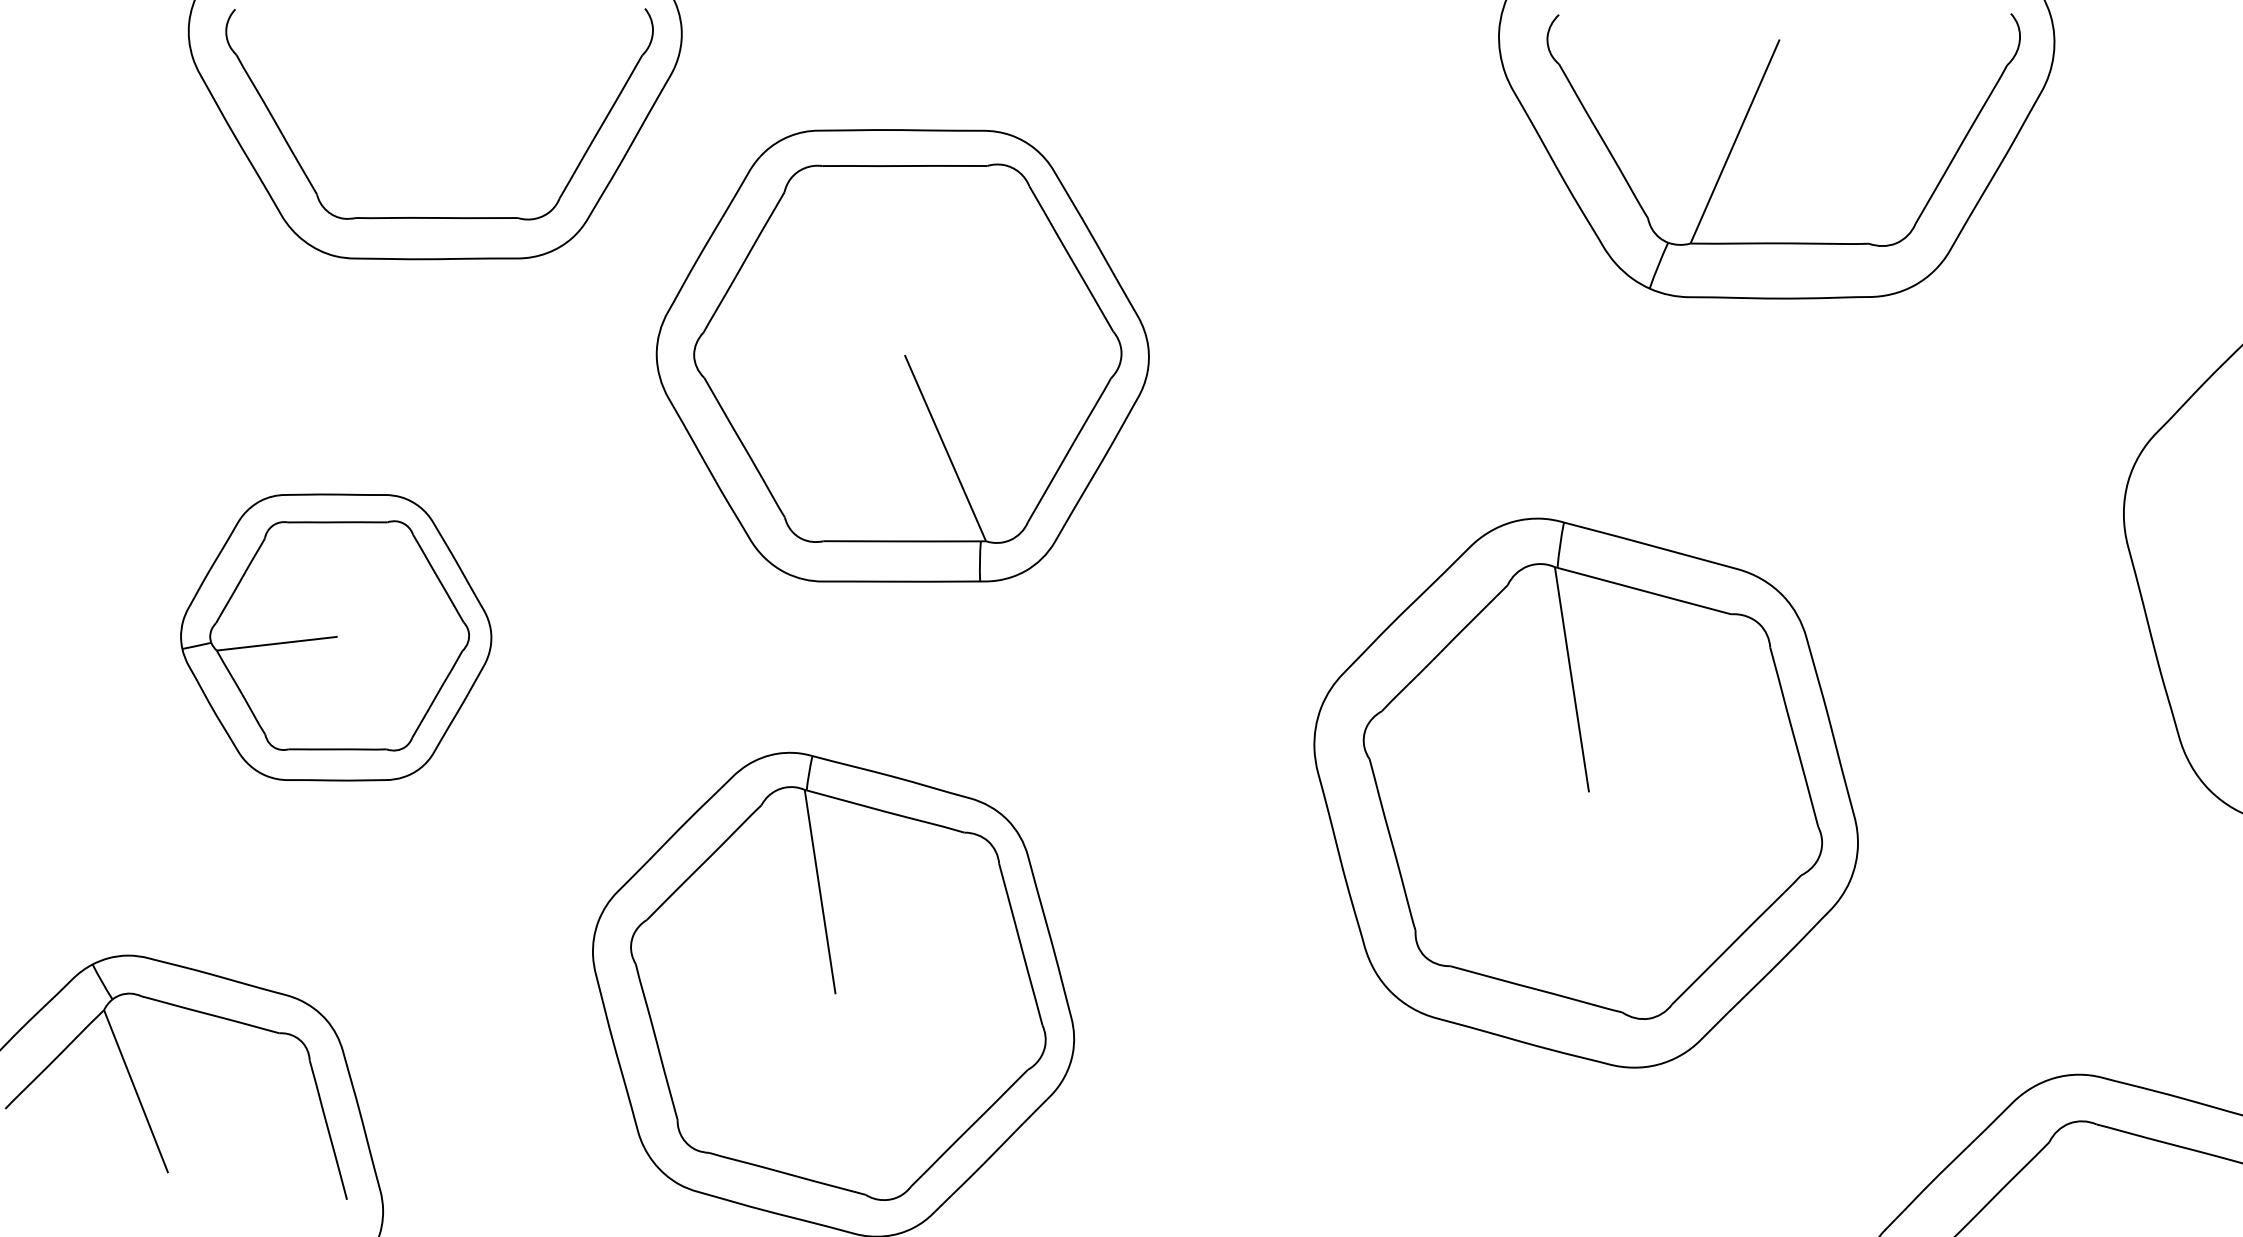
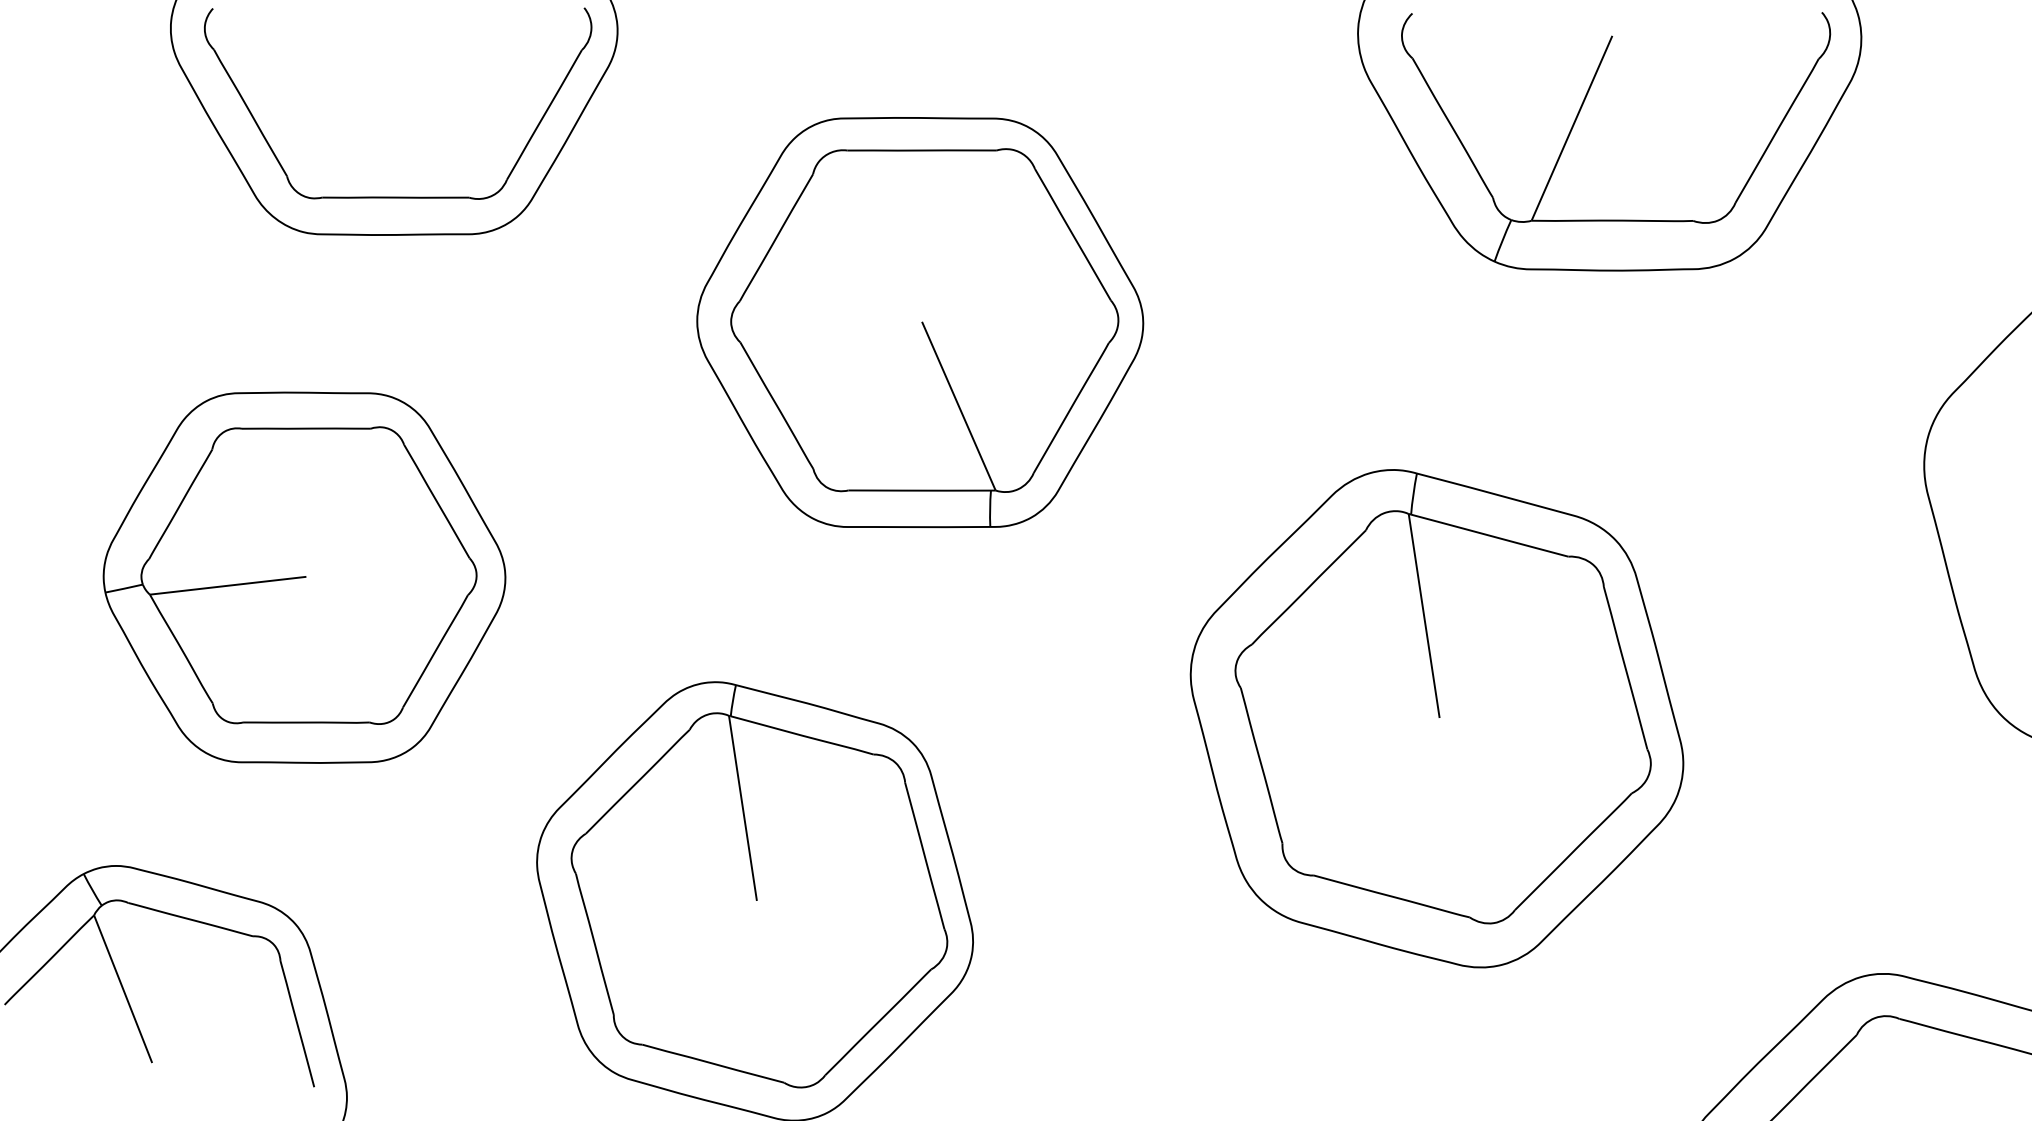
part: (902, 355) -> (919, 322), moved
part: (335, 637) -> (303, 577), size x1.43

